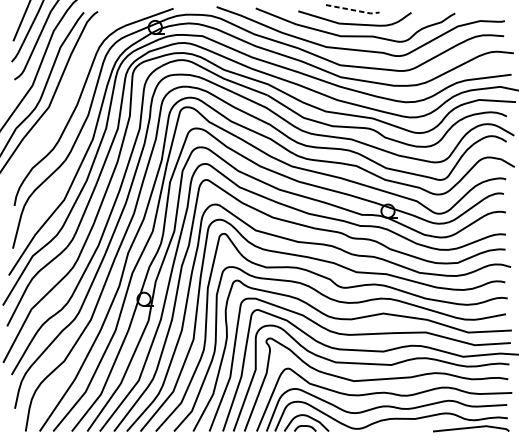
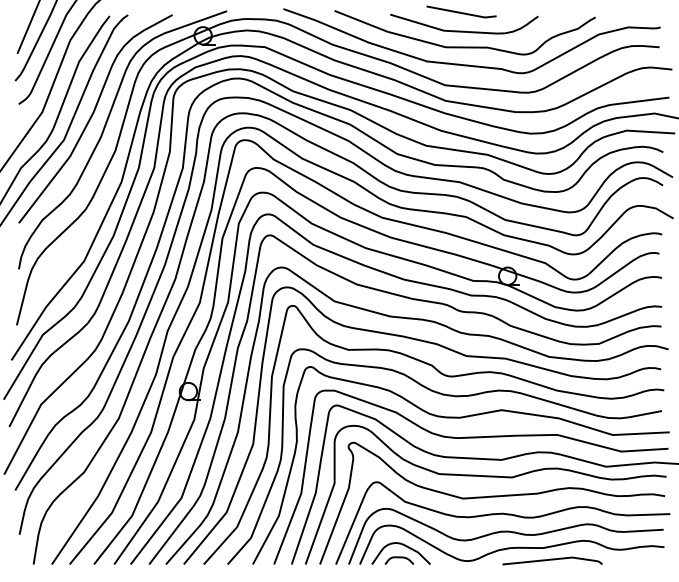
line: (353, 10) -> (462, 13), dashed -> solid
curve: (70, 89) -> (92, 116), added
curve: (471, 428) -> (552, 560), moved

